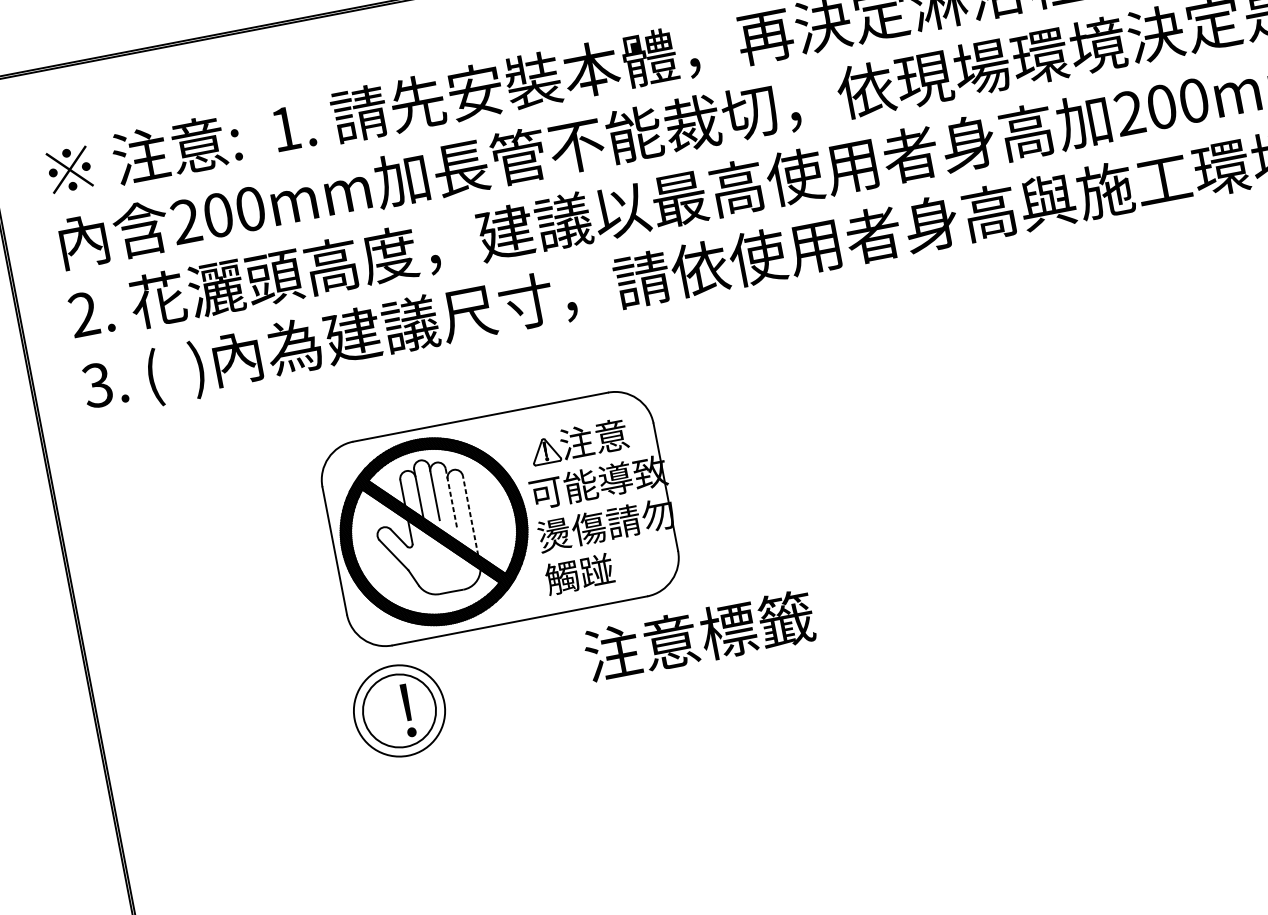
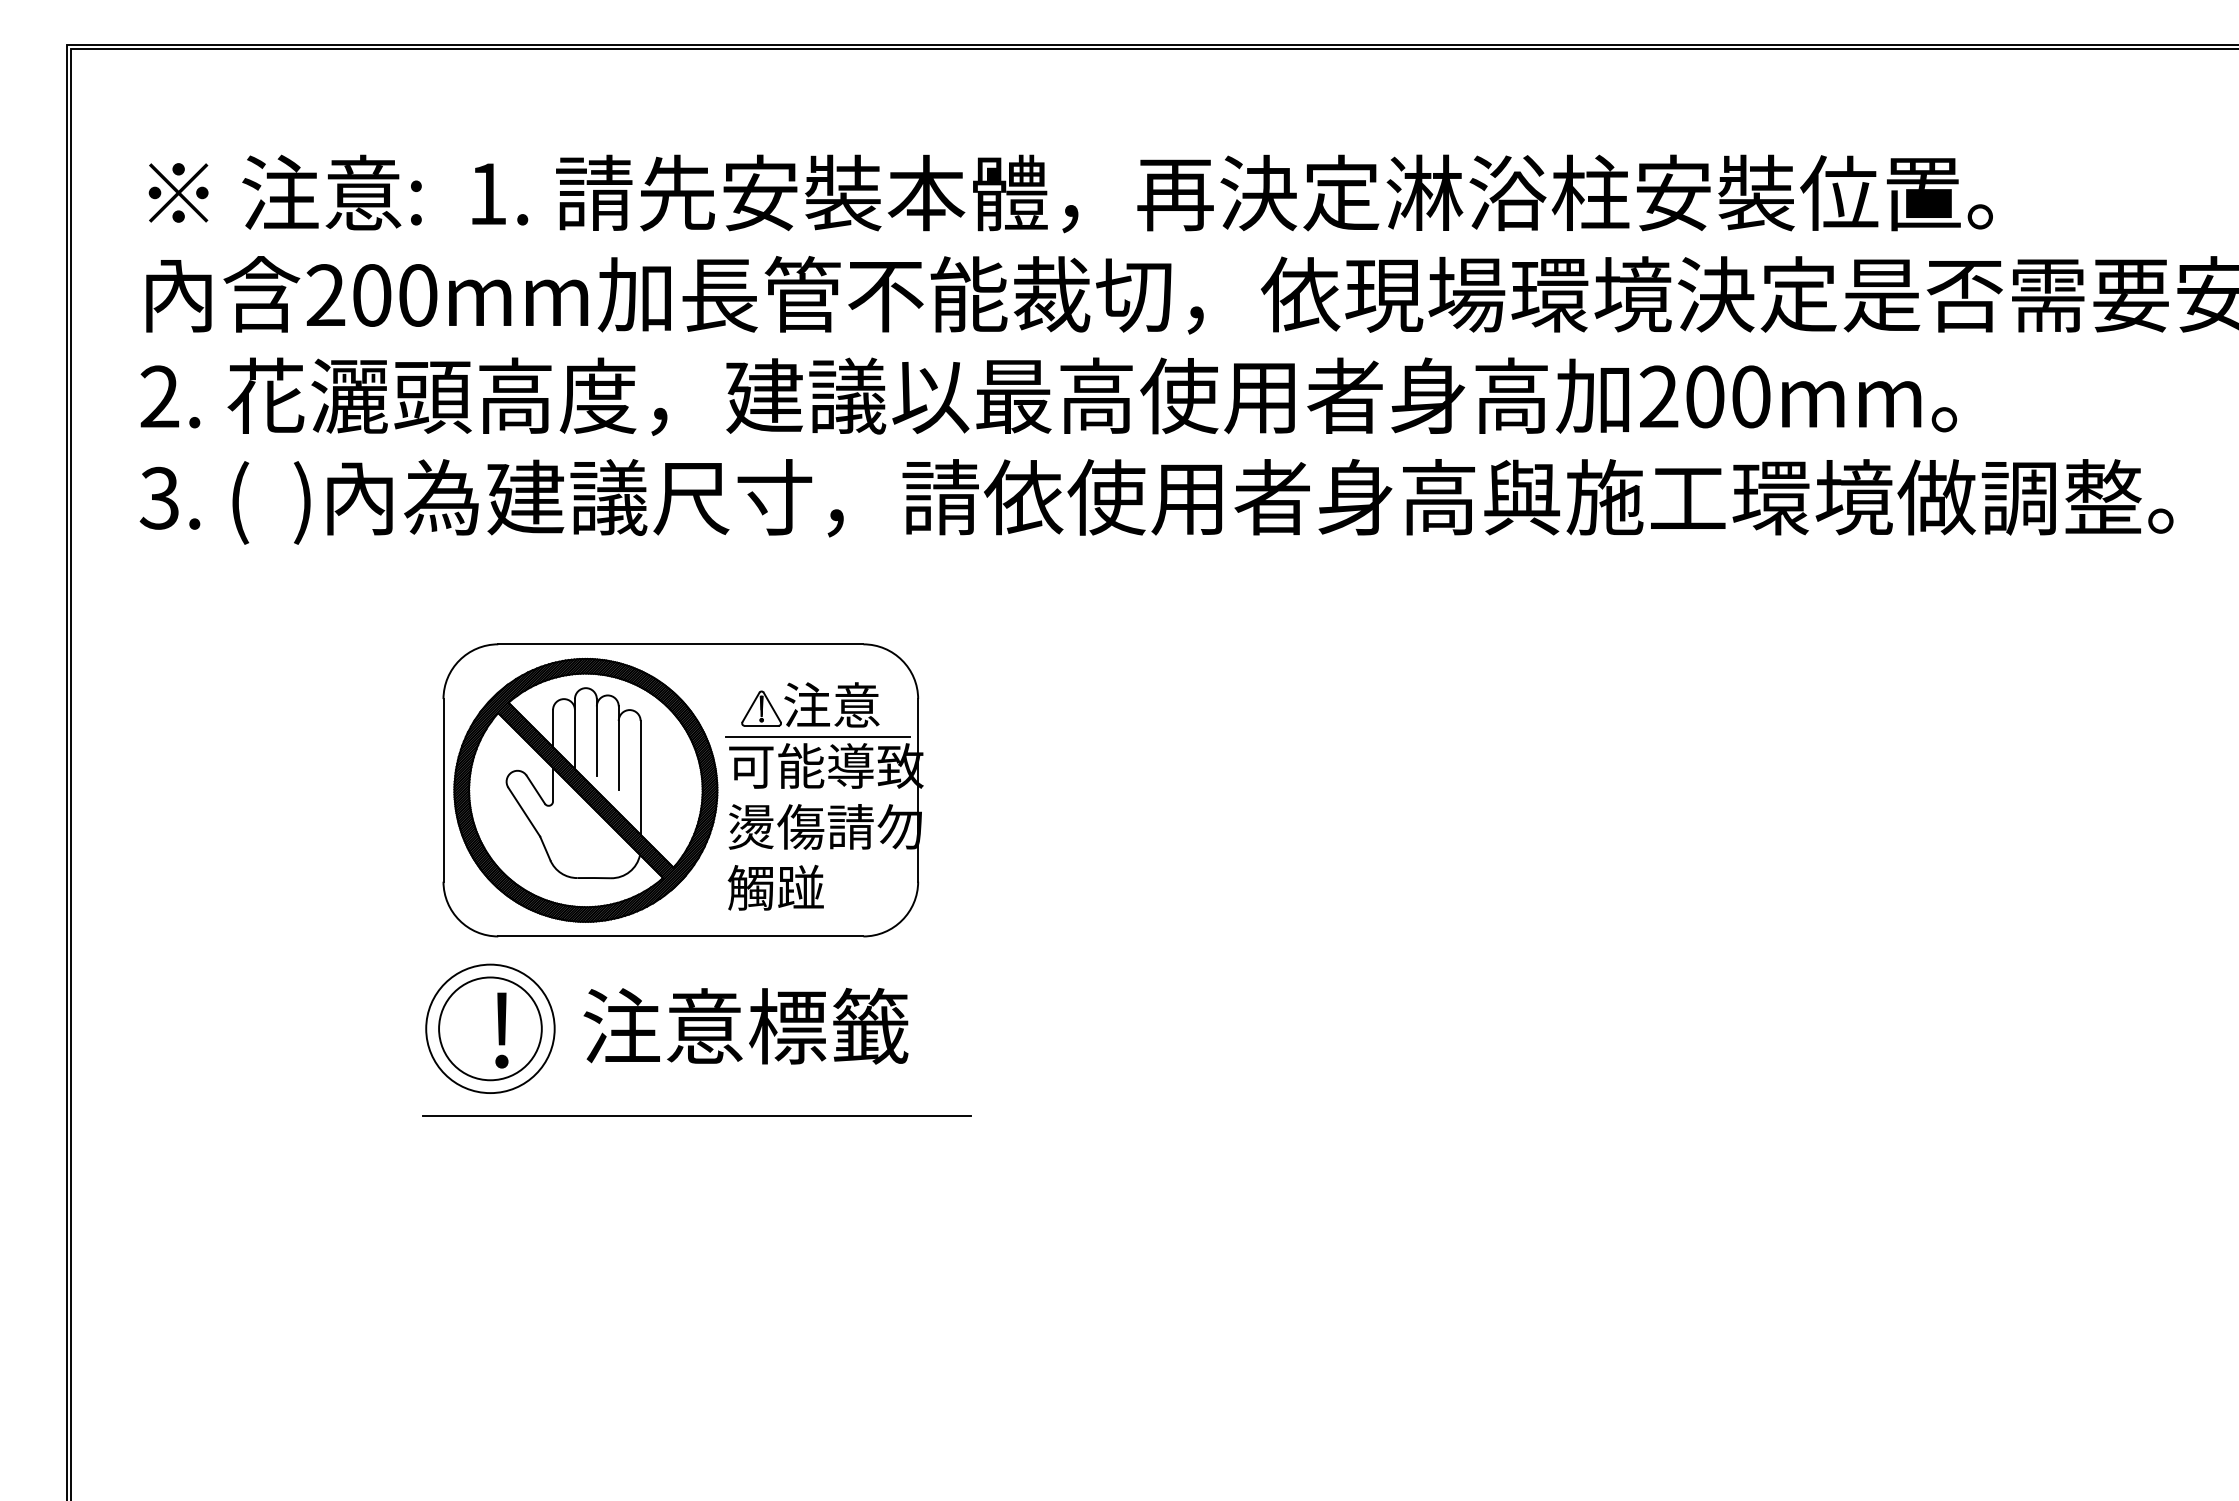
line: (588, 463) -> (817, 737), added
line: (451, 498) -> (618, 748), dashed -> solid
line: (470, 515) -> (640, 777), dashed -> solid
text: (698, 635) -> (745, 1025), moved
line: (554, 743) -> (696, 1115), added

